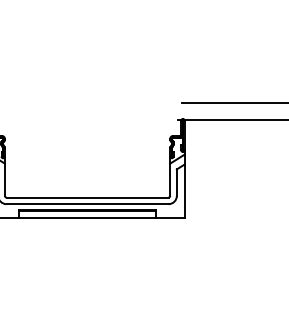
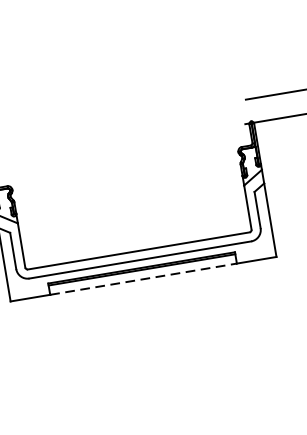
line: (88, 218) -> (144, 279), solid -> dashed

